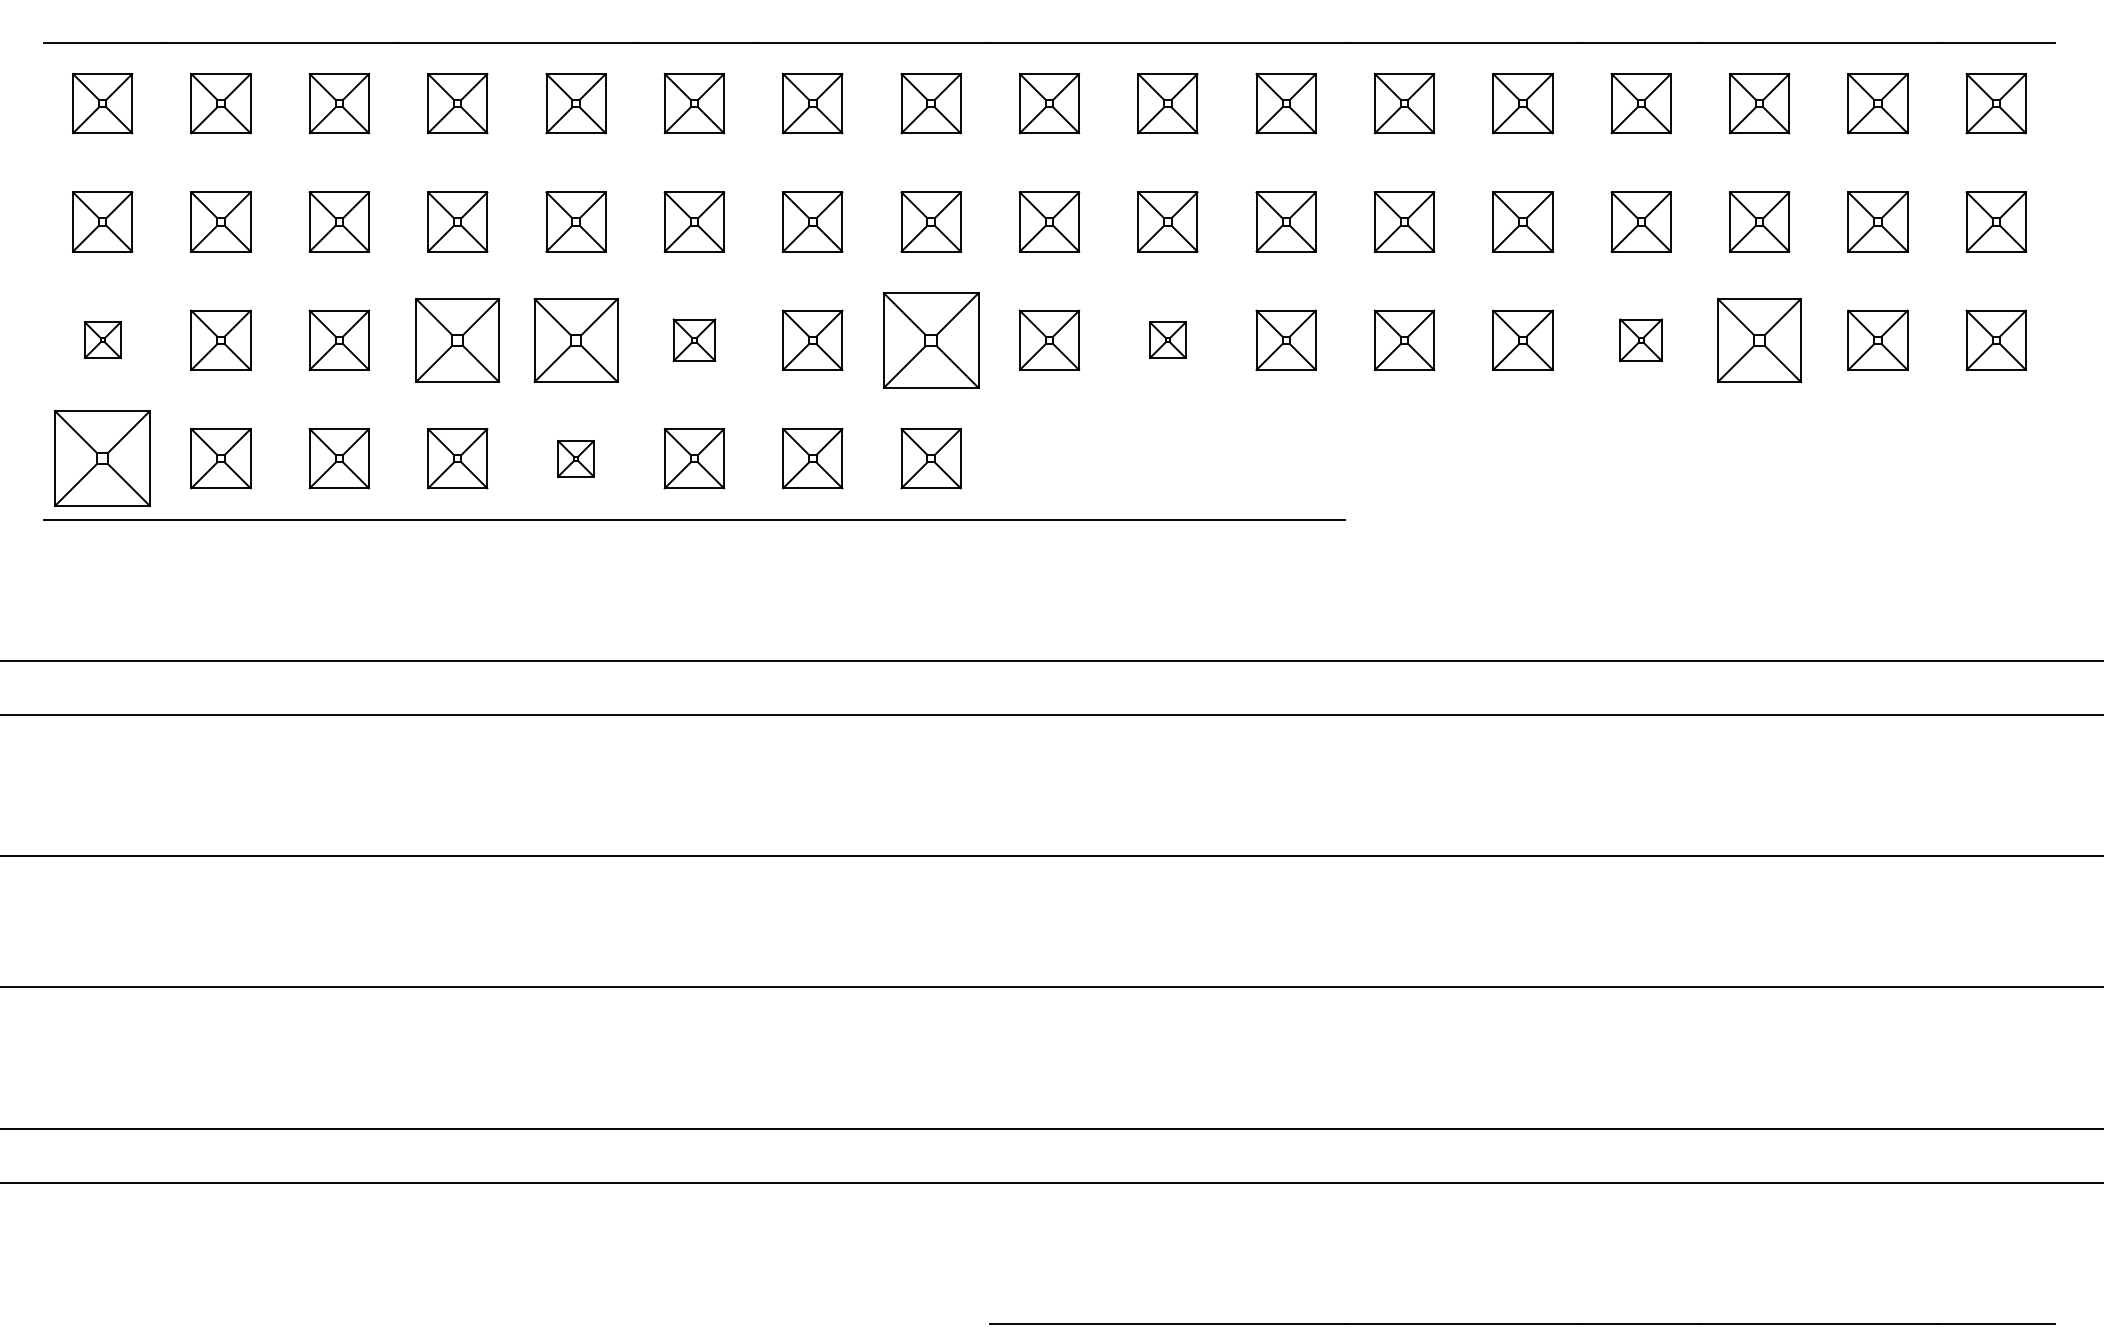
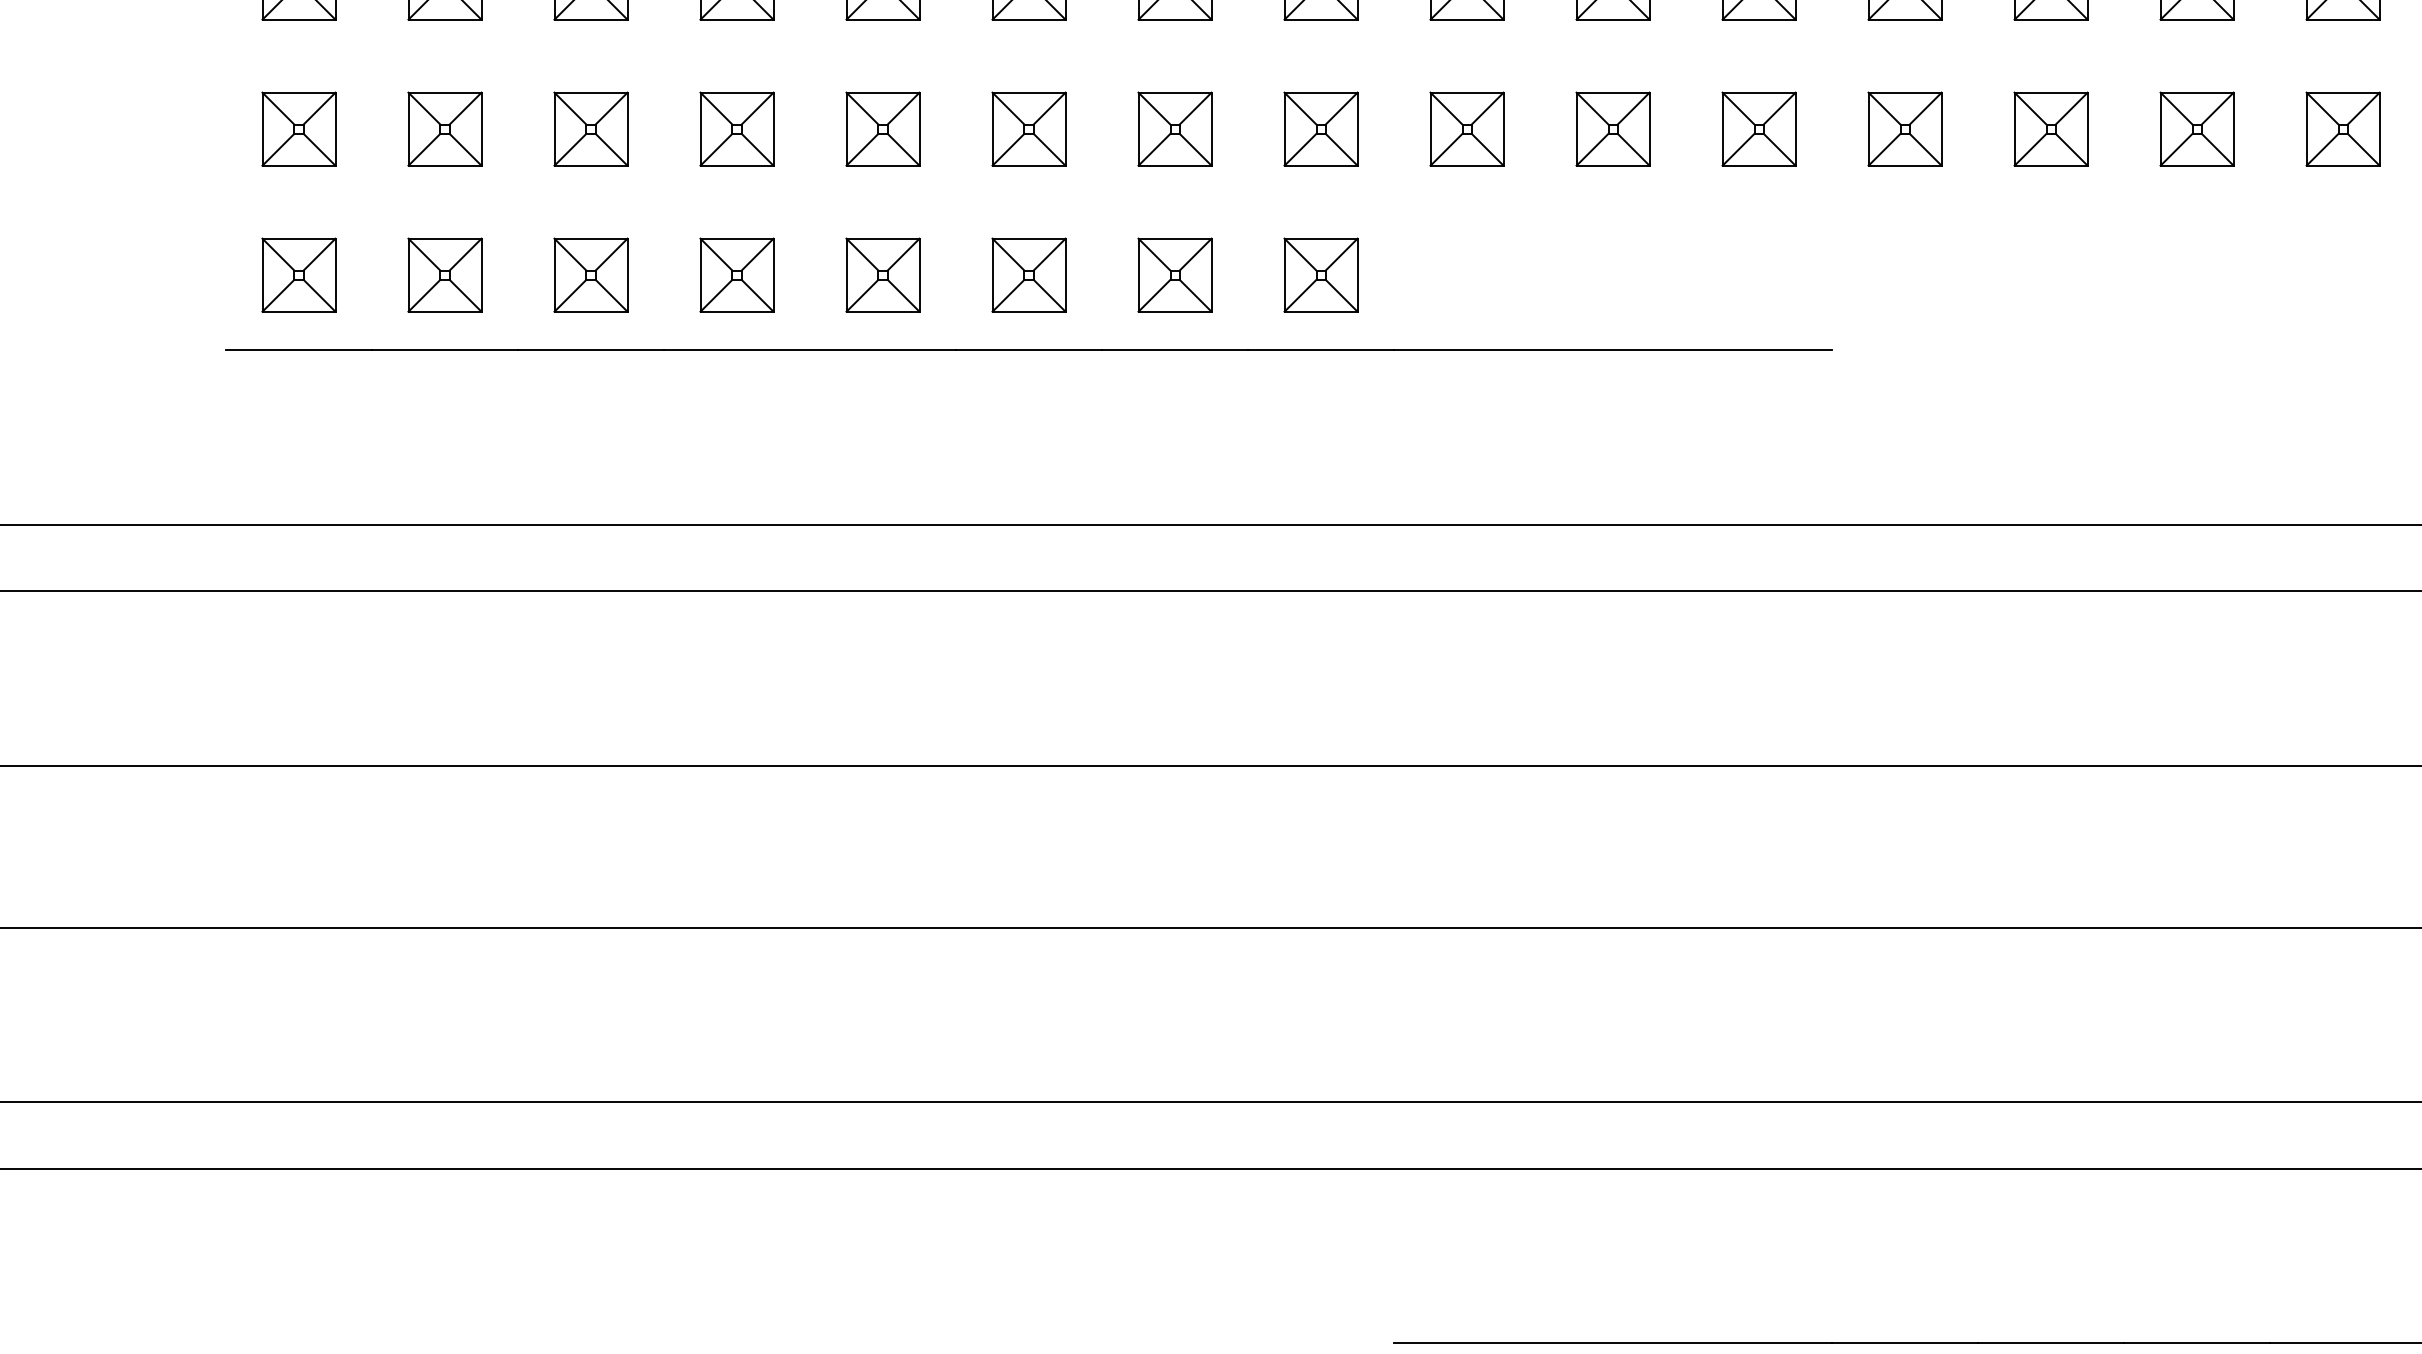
part: (102, 339) -> (298, 128), size x1.67
part: (457, 339) -> (736, 128), size x0.71
part: (575, 339) -> (882, 128), size x0.71
part: (694, 339) -> (1029, 128), size x1.43
part: (930, 339) -> (1320, 128), size x0.62
part: (1167, 339) -> (1612, 128), size x1.67
part: (1640, 339) -> (2196, 128), size x1.43
part: (1759, 339) -> (2343, 128), size x0.71
part: (102, 458) -> (298, 274), size x0.62
part: (575, 458) -> (882, 274), size x1.67

